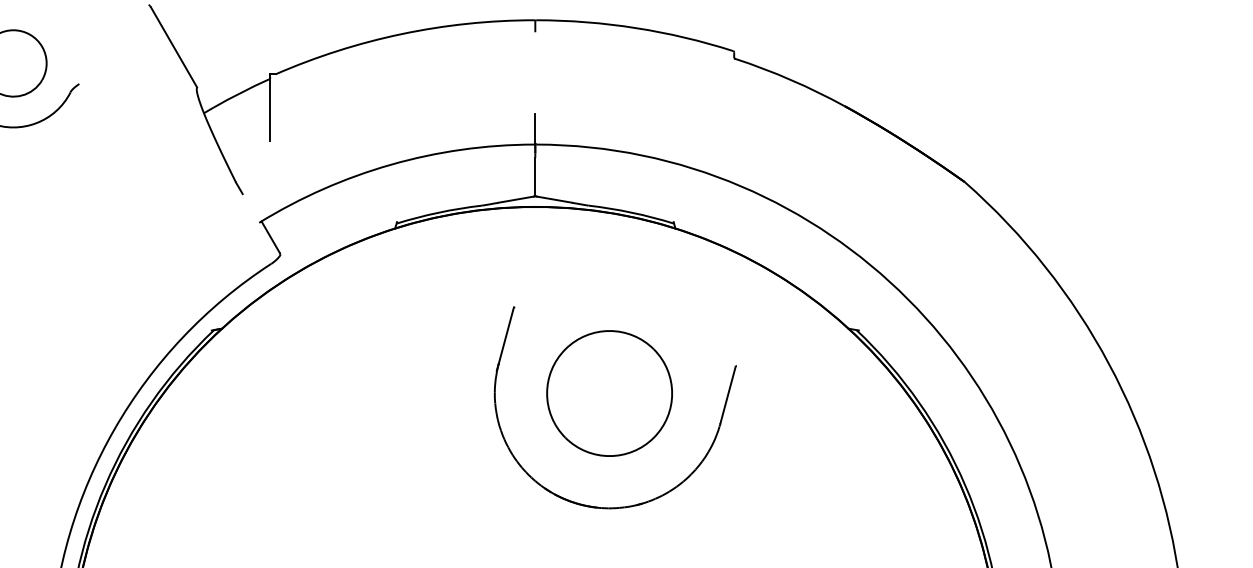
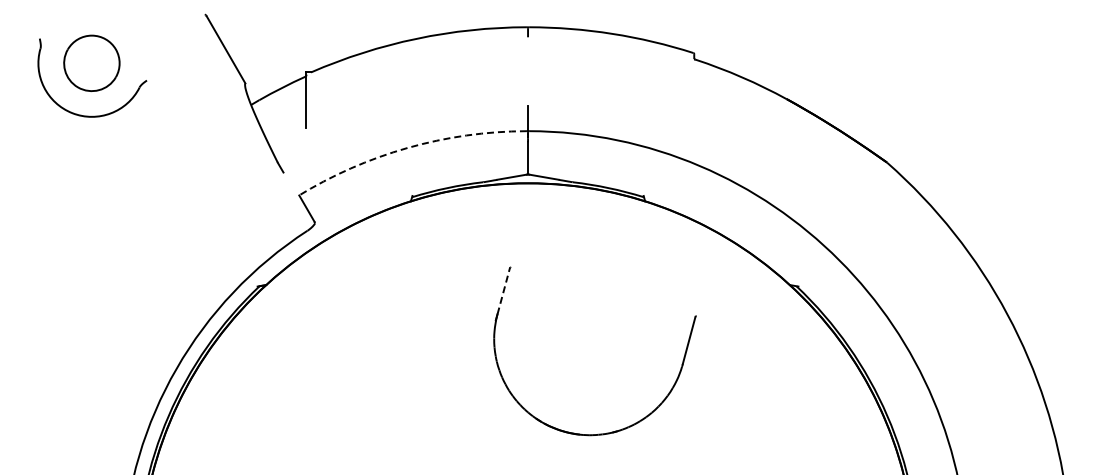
arc: (391, 164) -> (407, 147), solid -> dashed
line: (505, 335) -> (503, 290), solid -> dashed
part: (610, 393) -> (590, 339), removed

